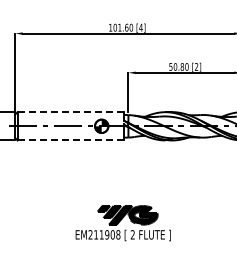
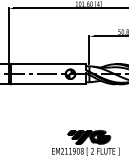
line: (70, 112) -> (48, 64), dashed -> solid
line: (71, 140) -> (49, 84), dashed -> solid

